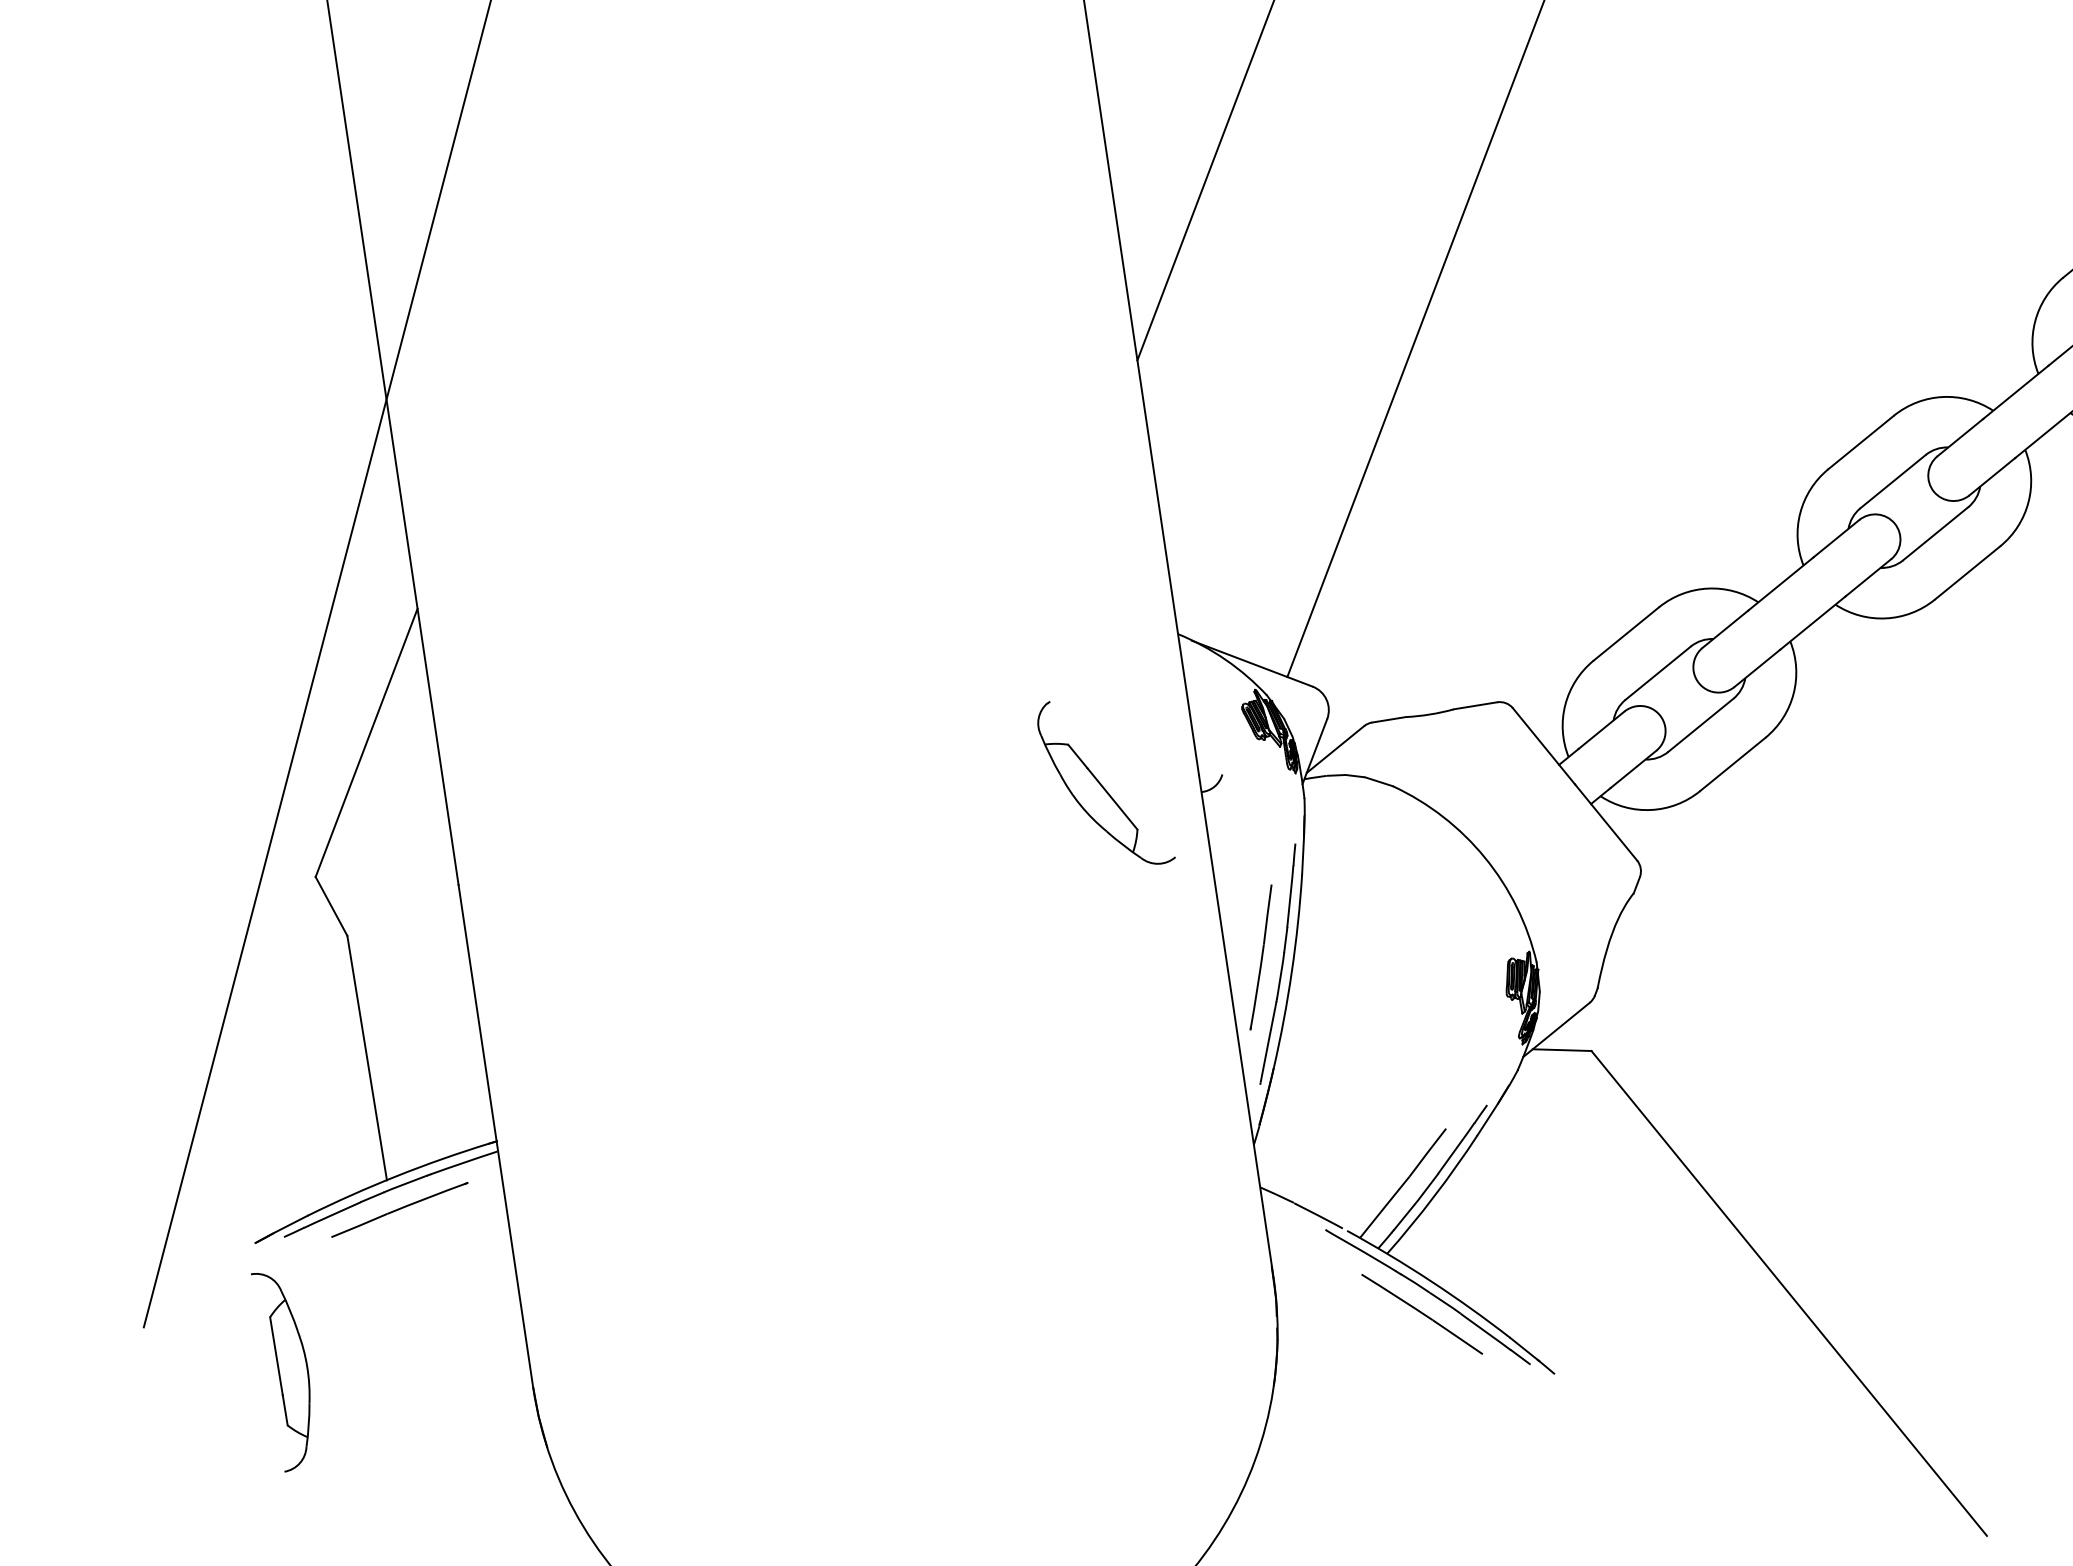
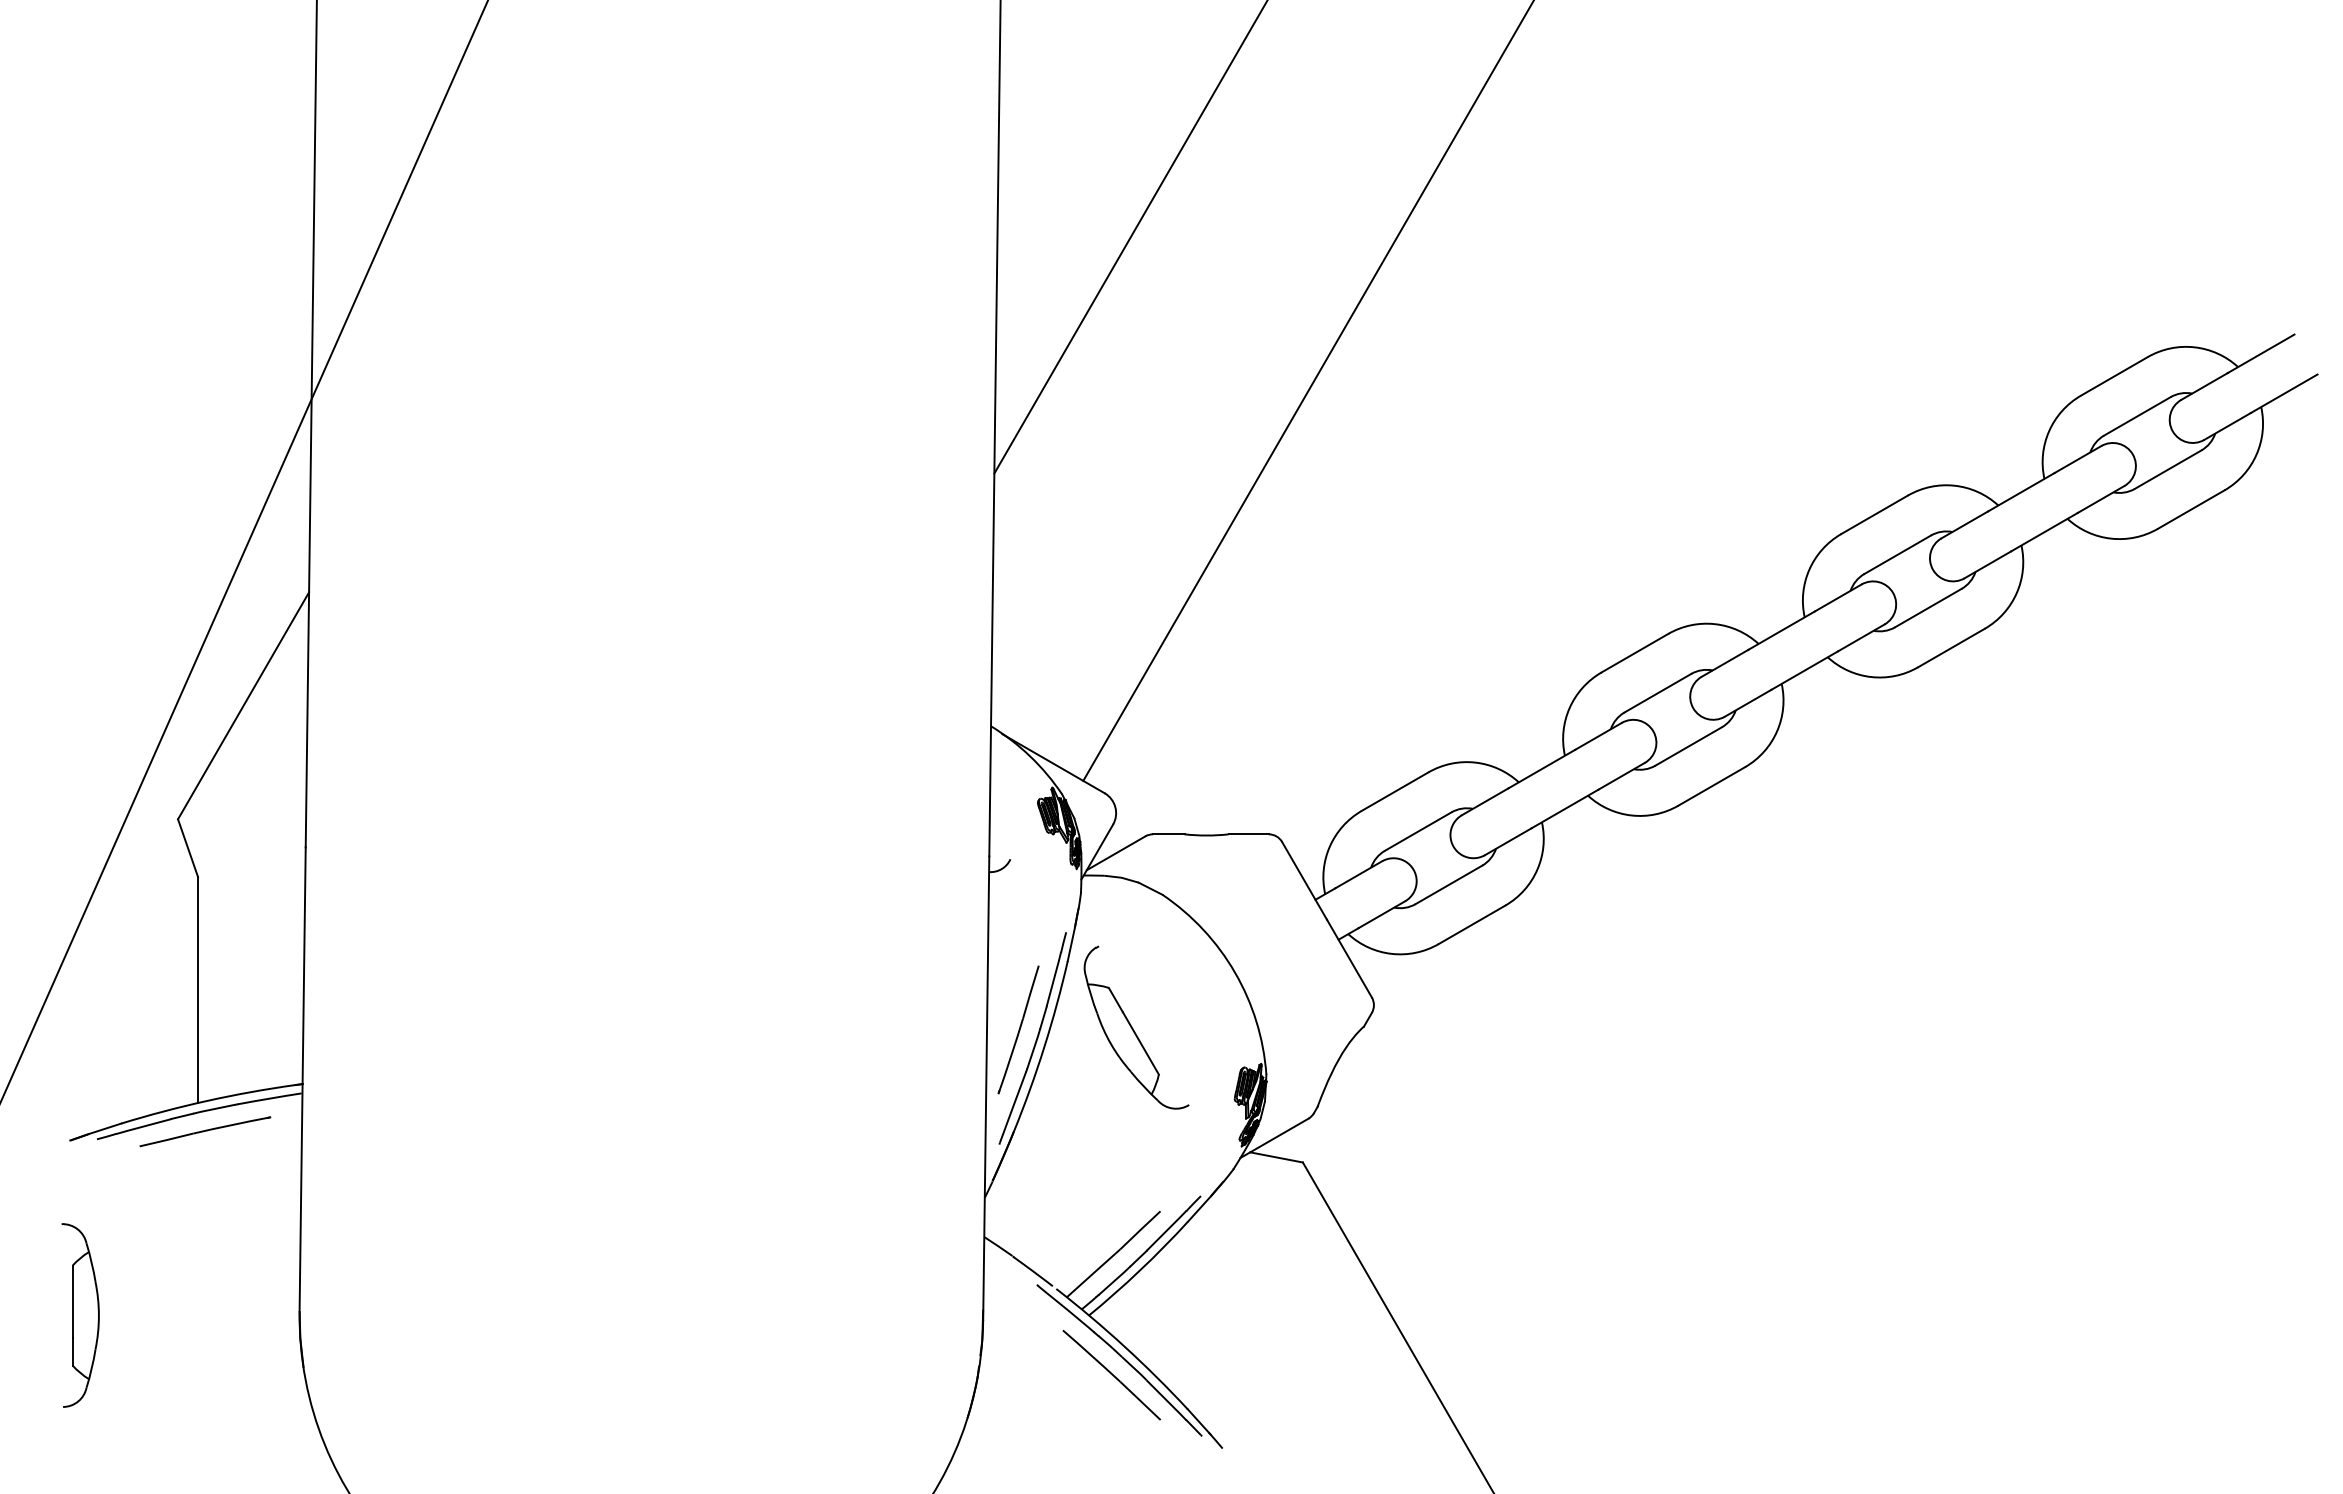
part: (1105, 782) -> (1136, 1027), moved
part: (287, 1369) -> (80, 1315), moved

